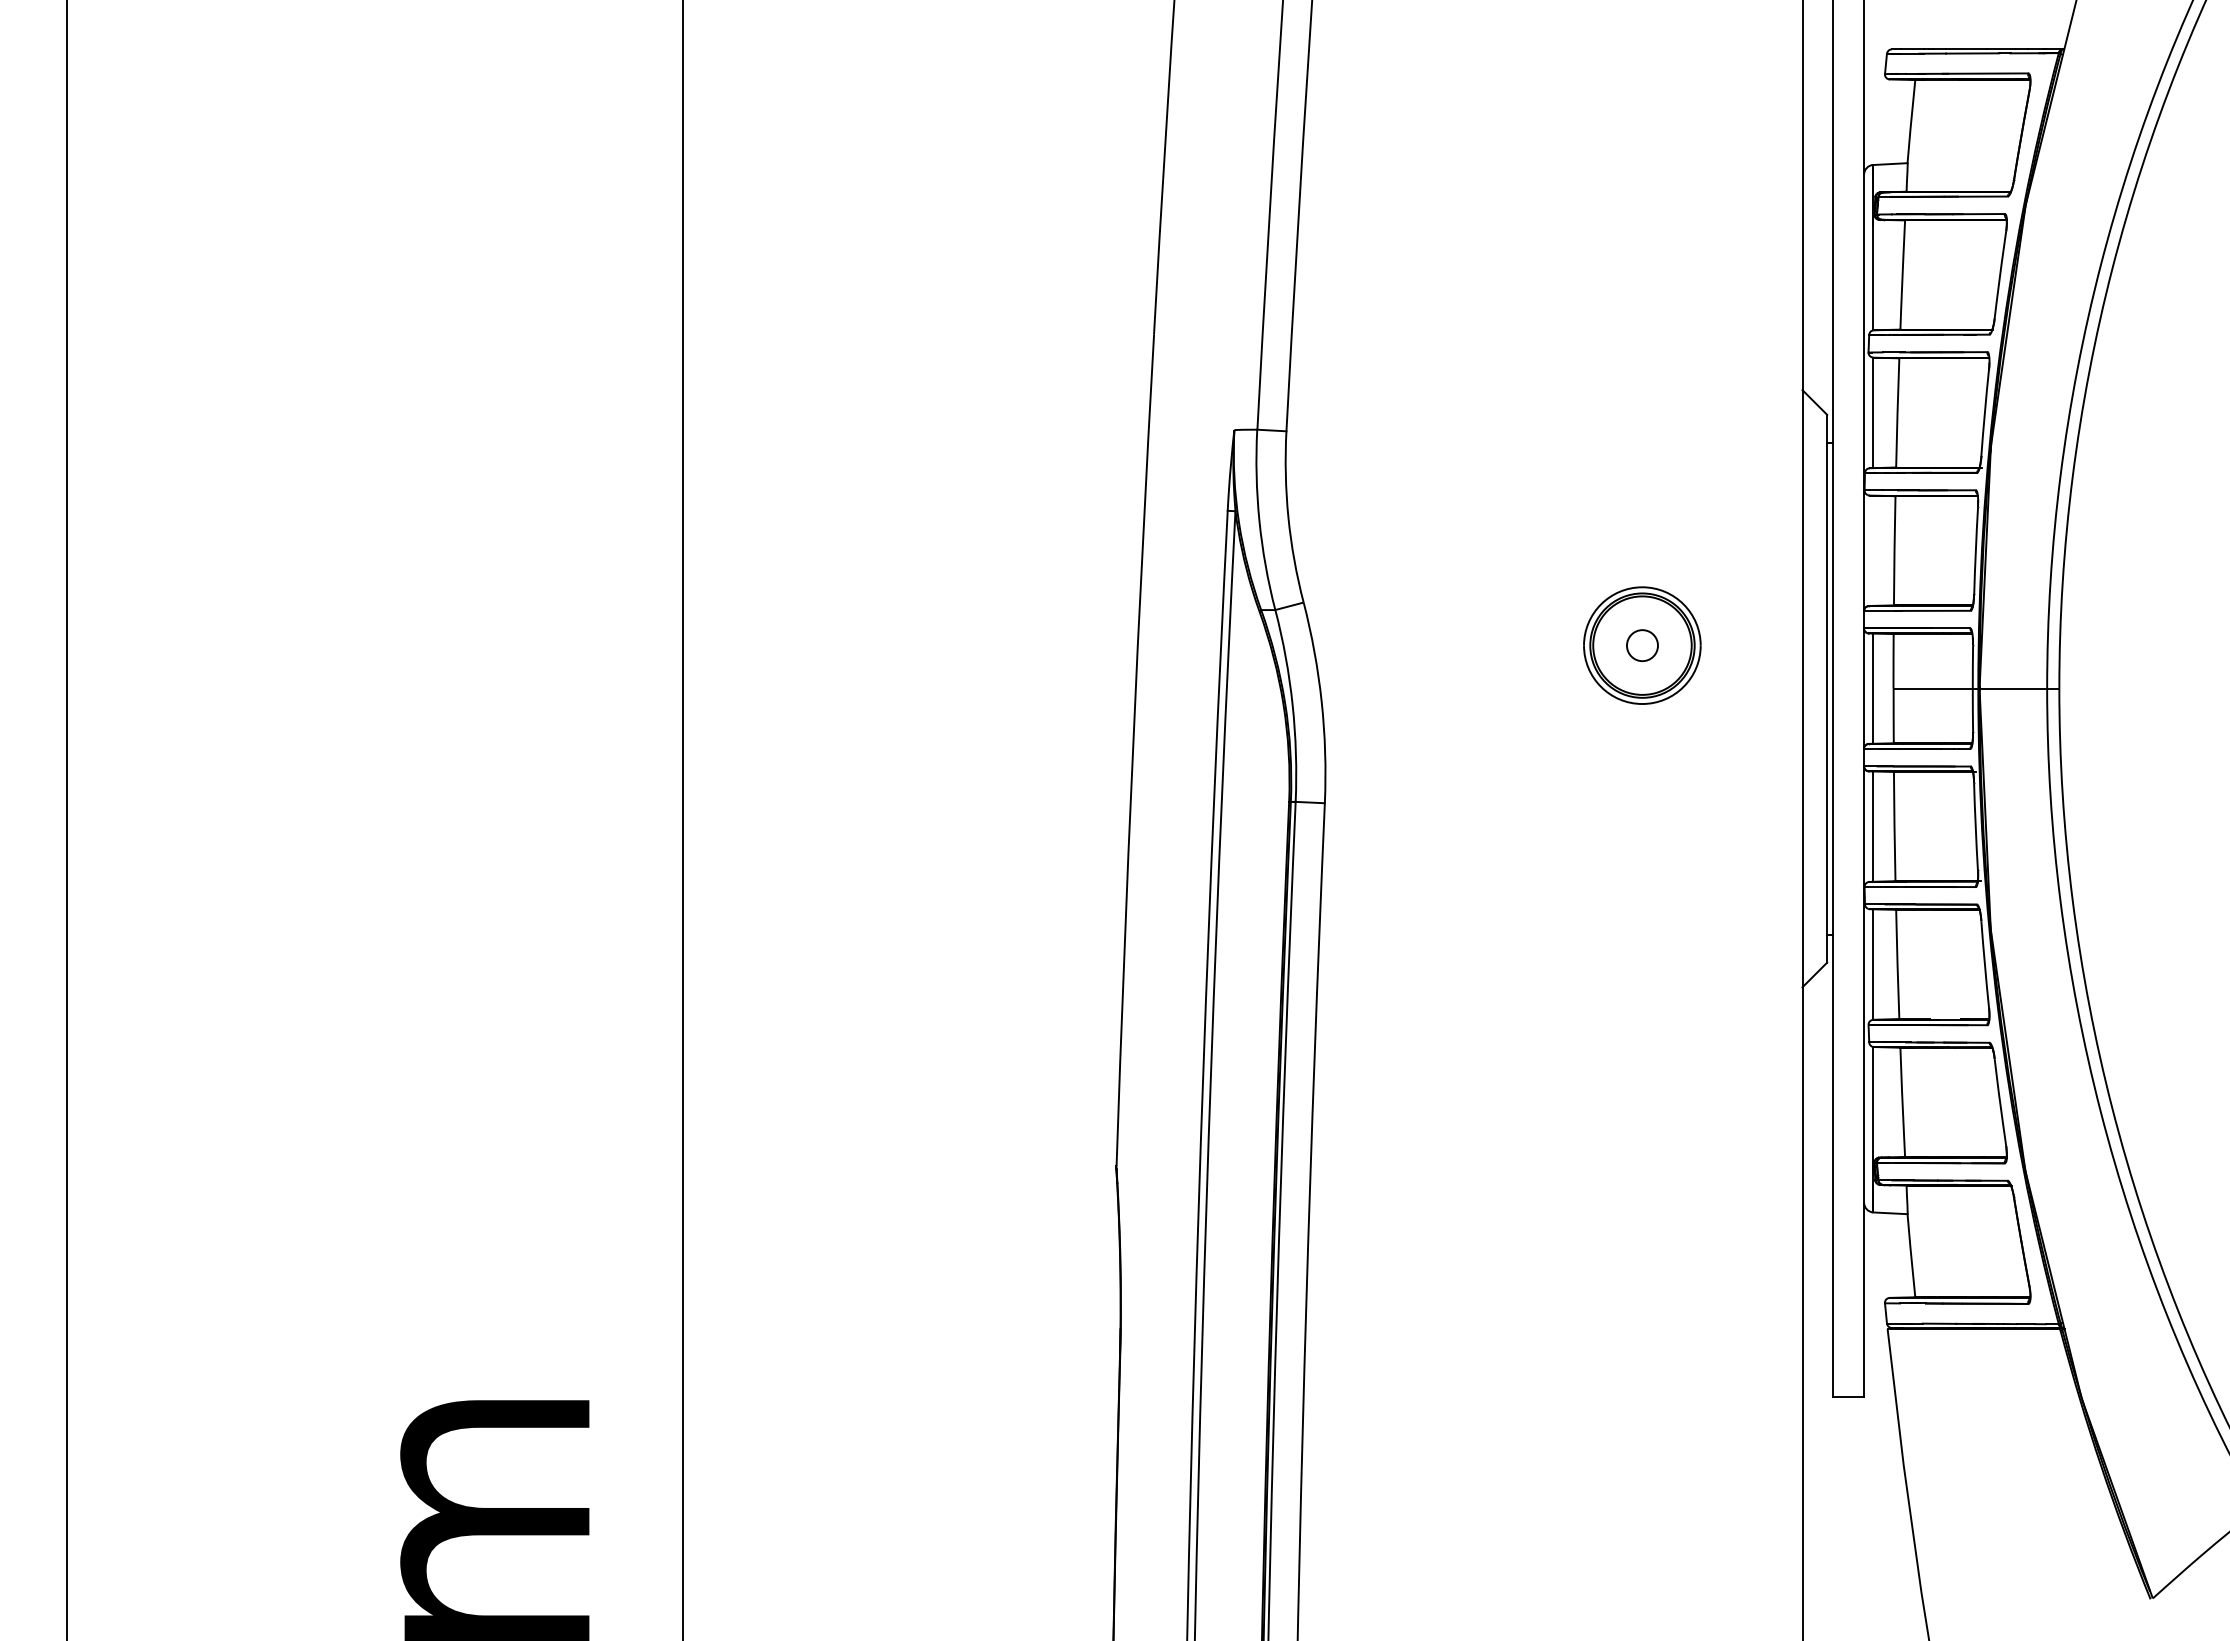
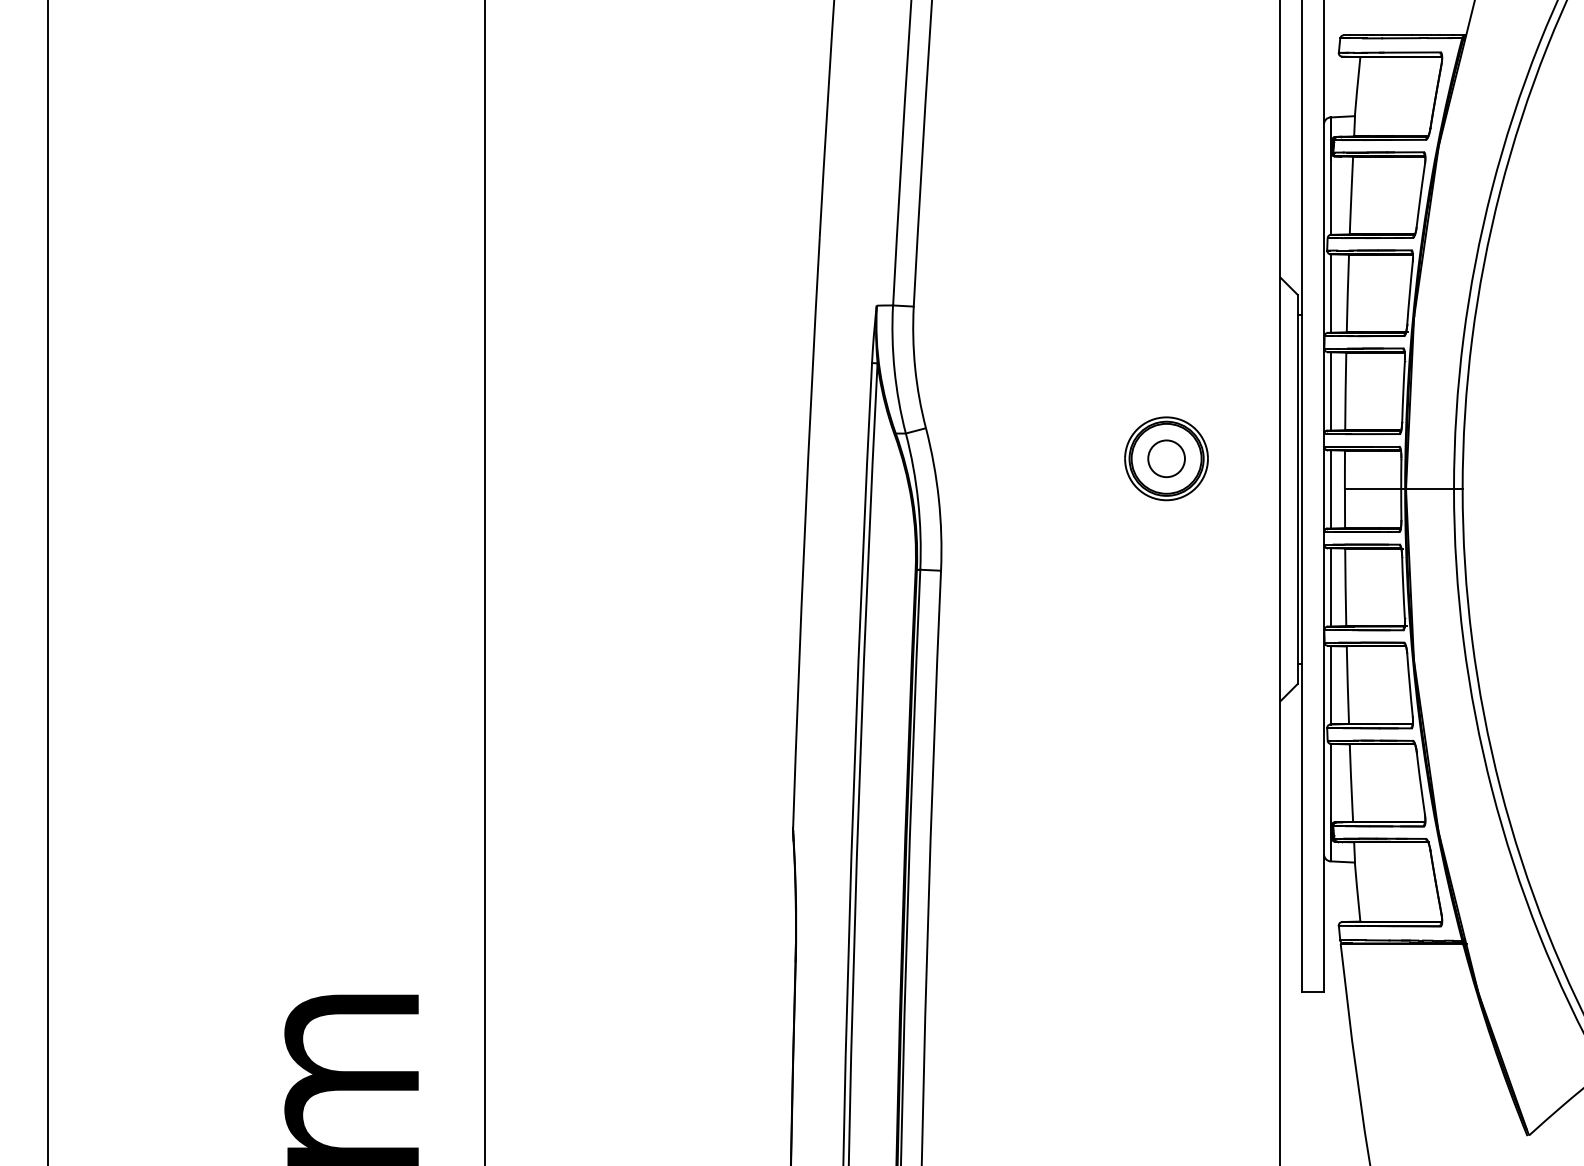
line: (1873, 550) -> (1330, 391), added
circle: (1642, 645) -> (1166, 458), size x1.67

